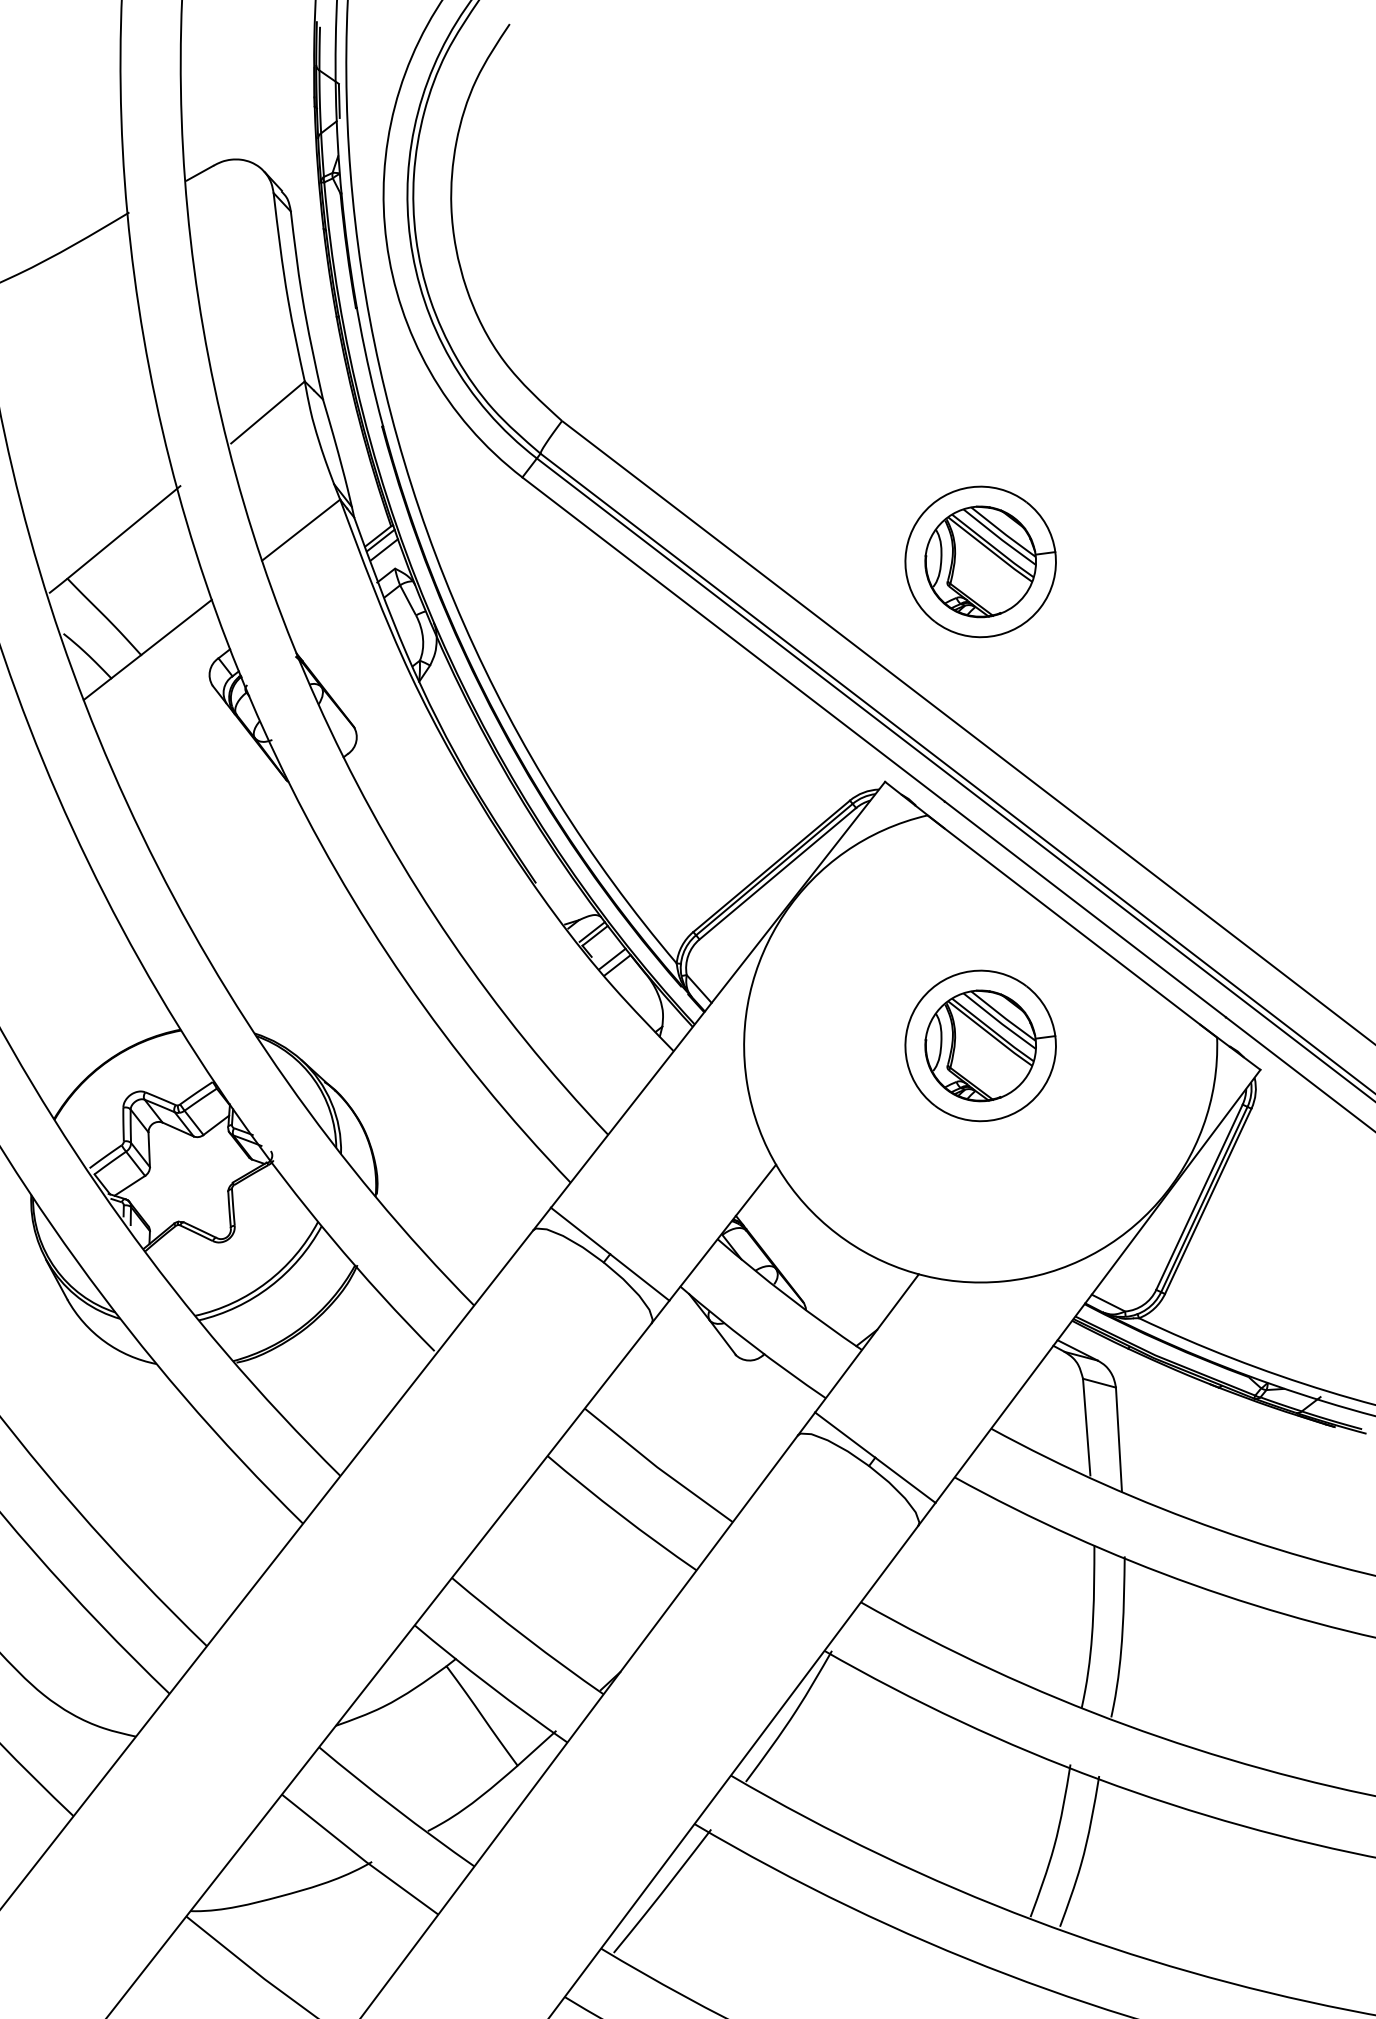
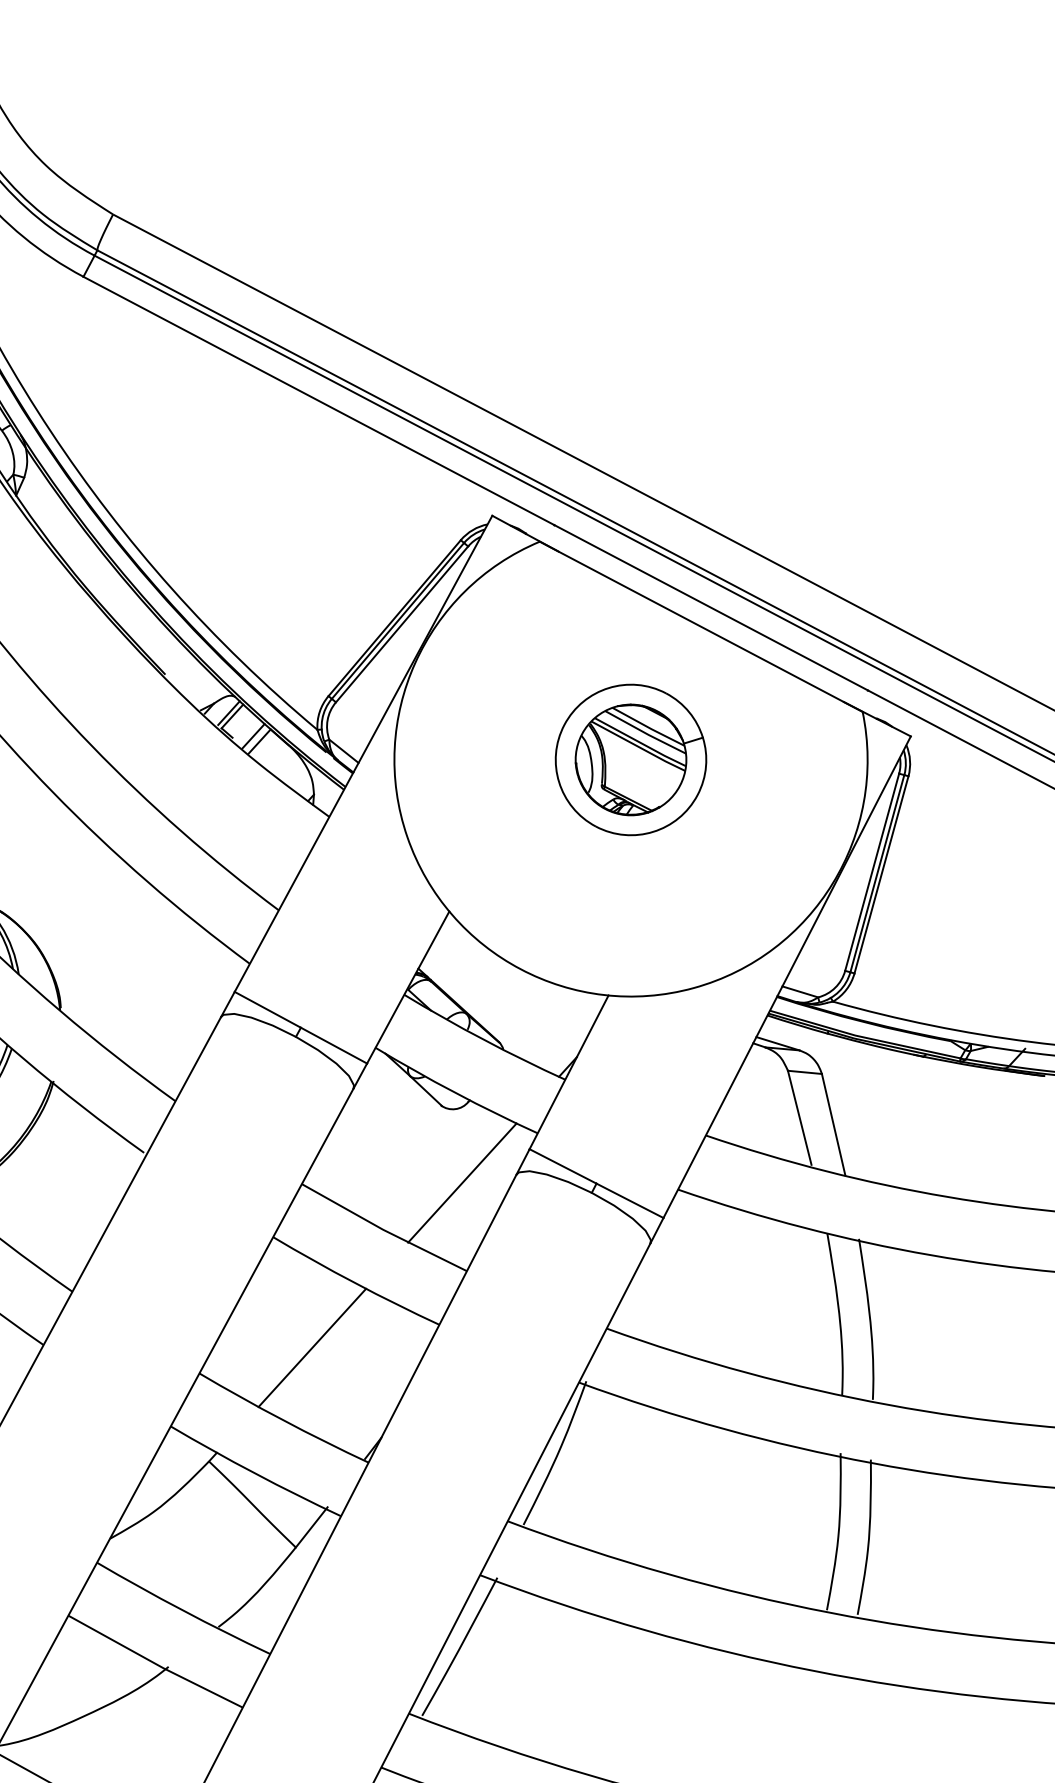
part: (980, 561) -> (549, 282), removed
line: (742, 1434) -> (461, 1183), added
line: (567, 1571) -> (312, 1347), added

